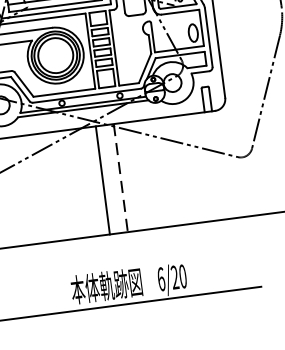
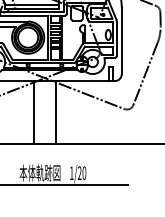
line: (121, 178) -> (56, 112), dashed -> solid
line: (102, 180) -> (33, 112), moved
text: (160, 279) -> (71, 173), 6/20 -> 1/20

